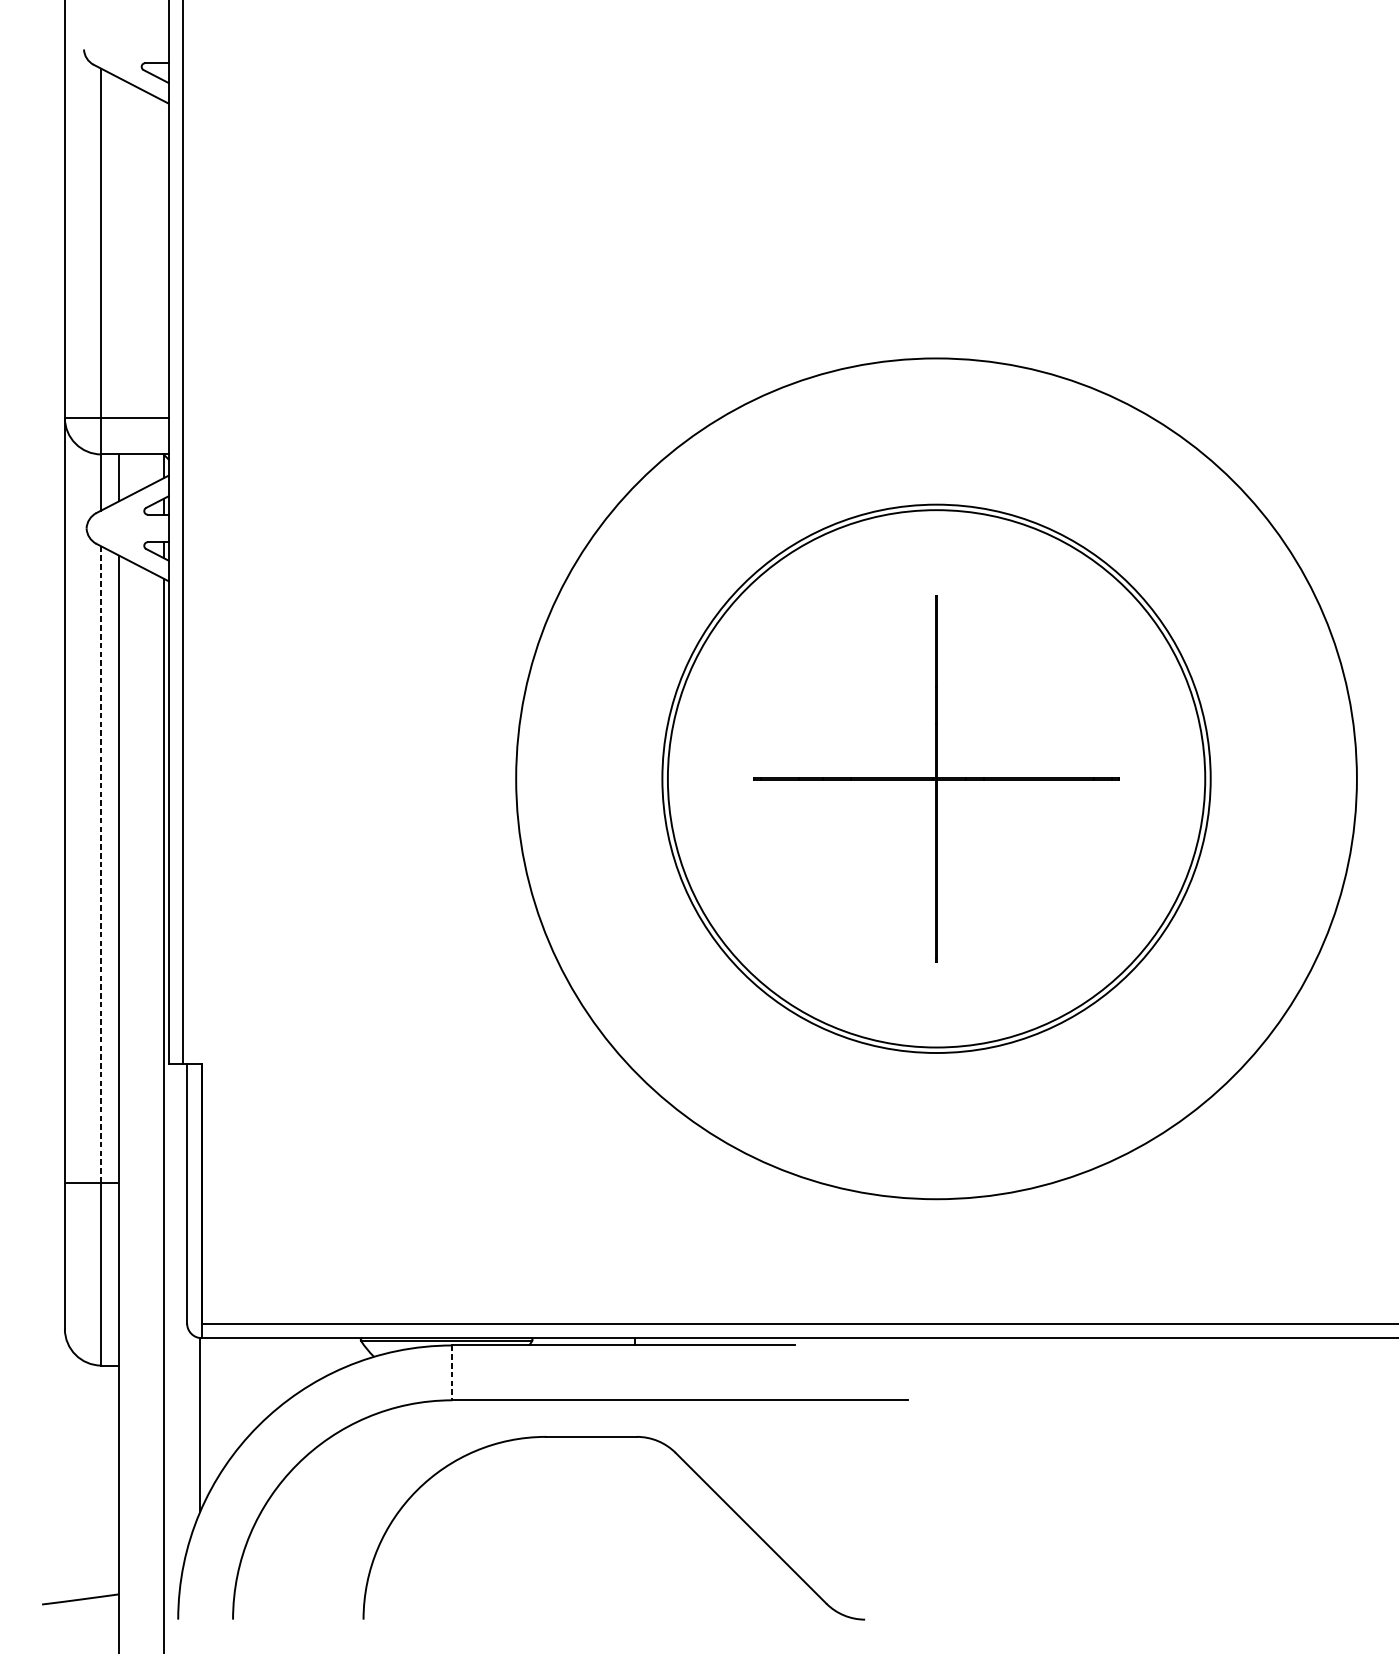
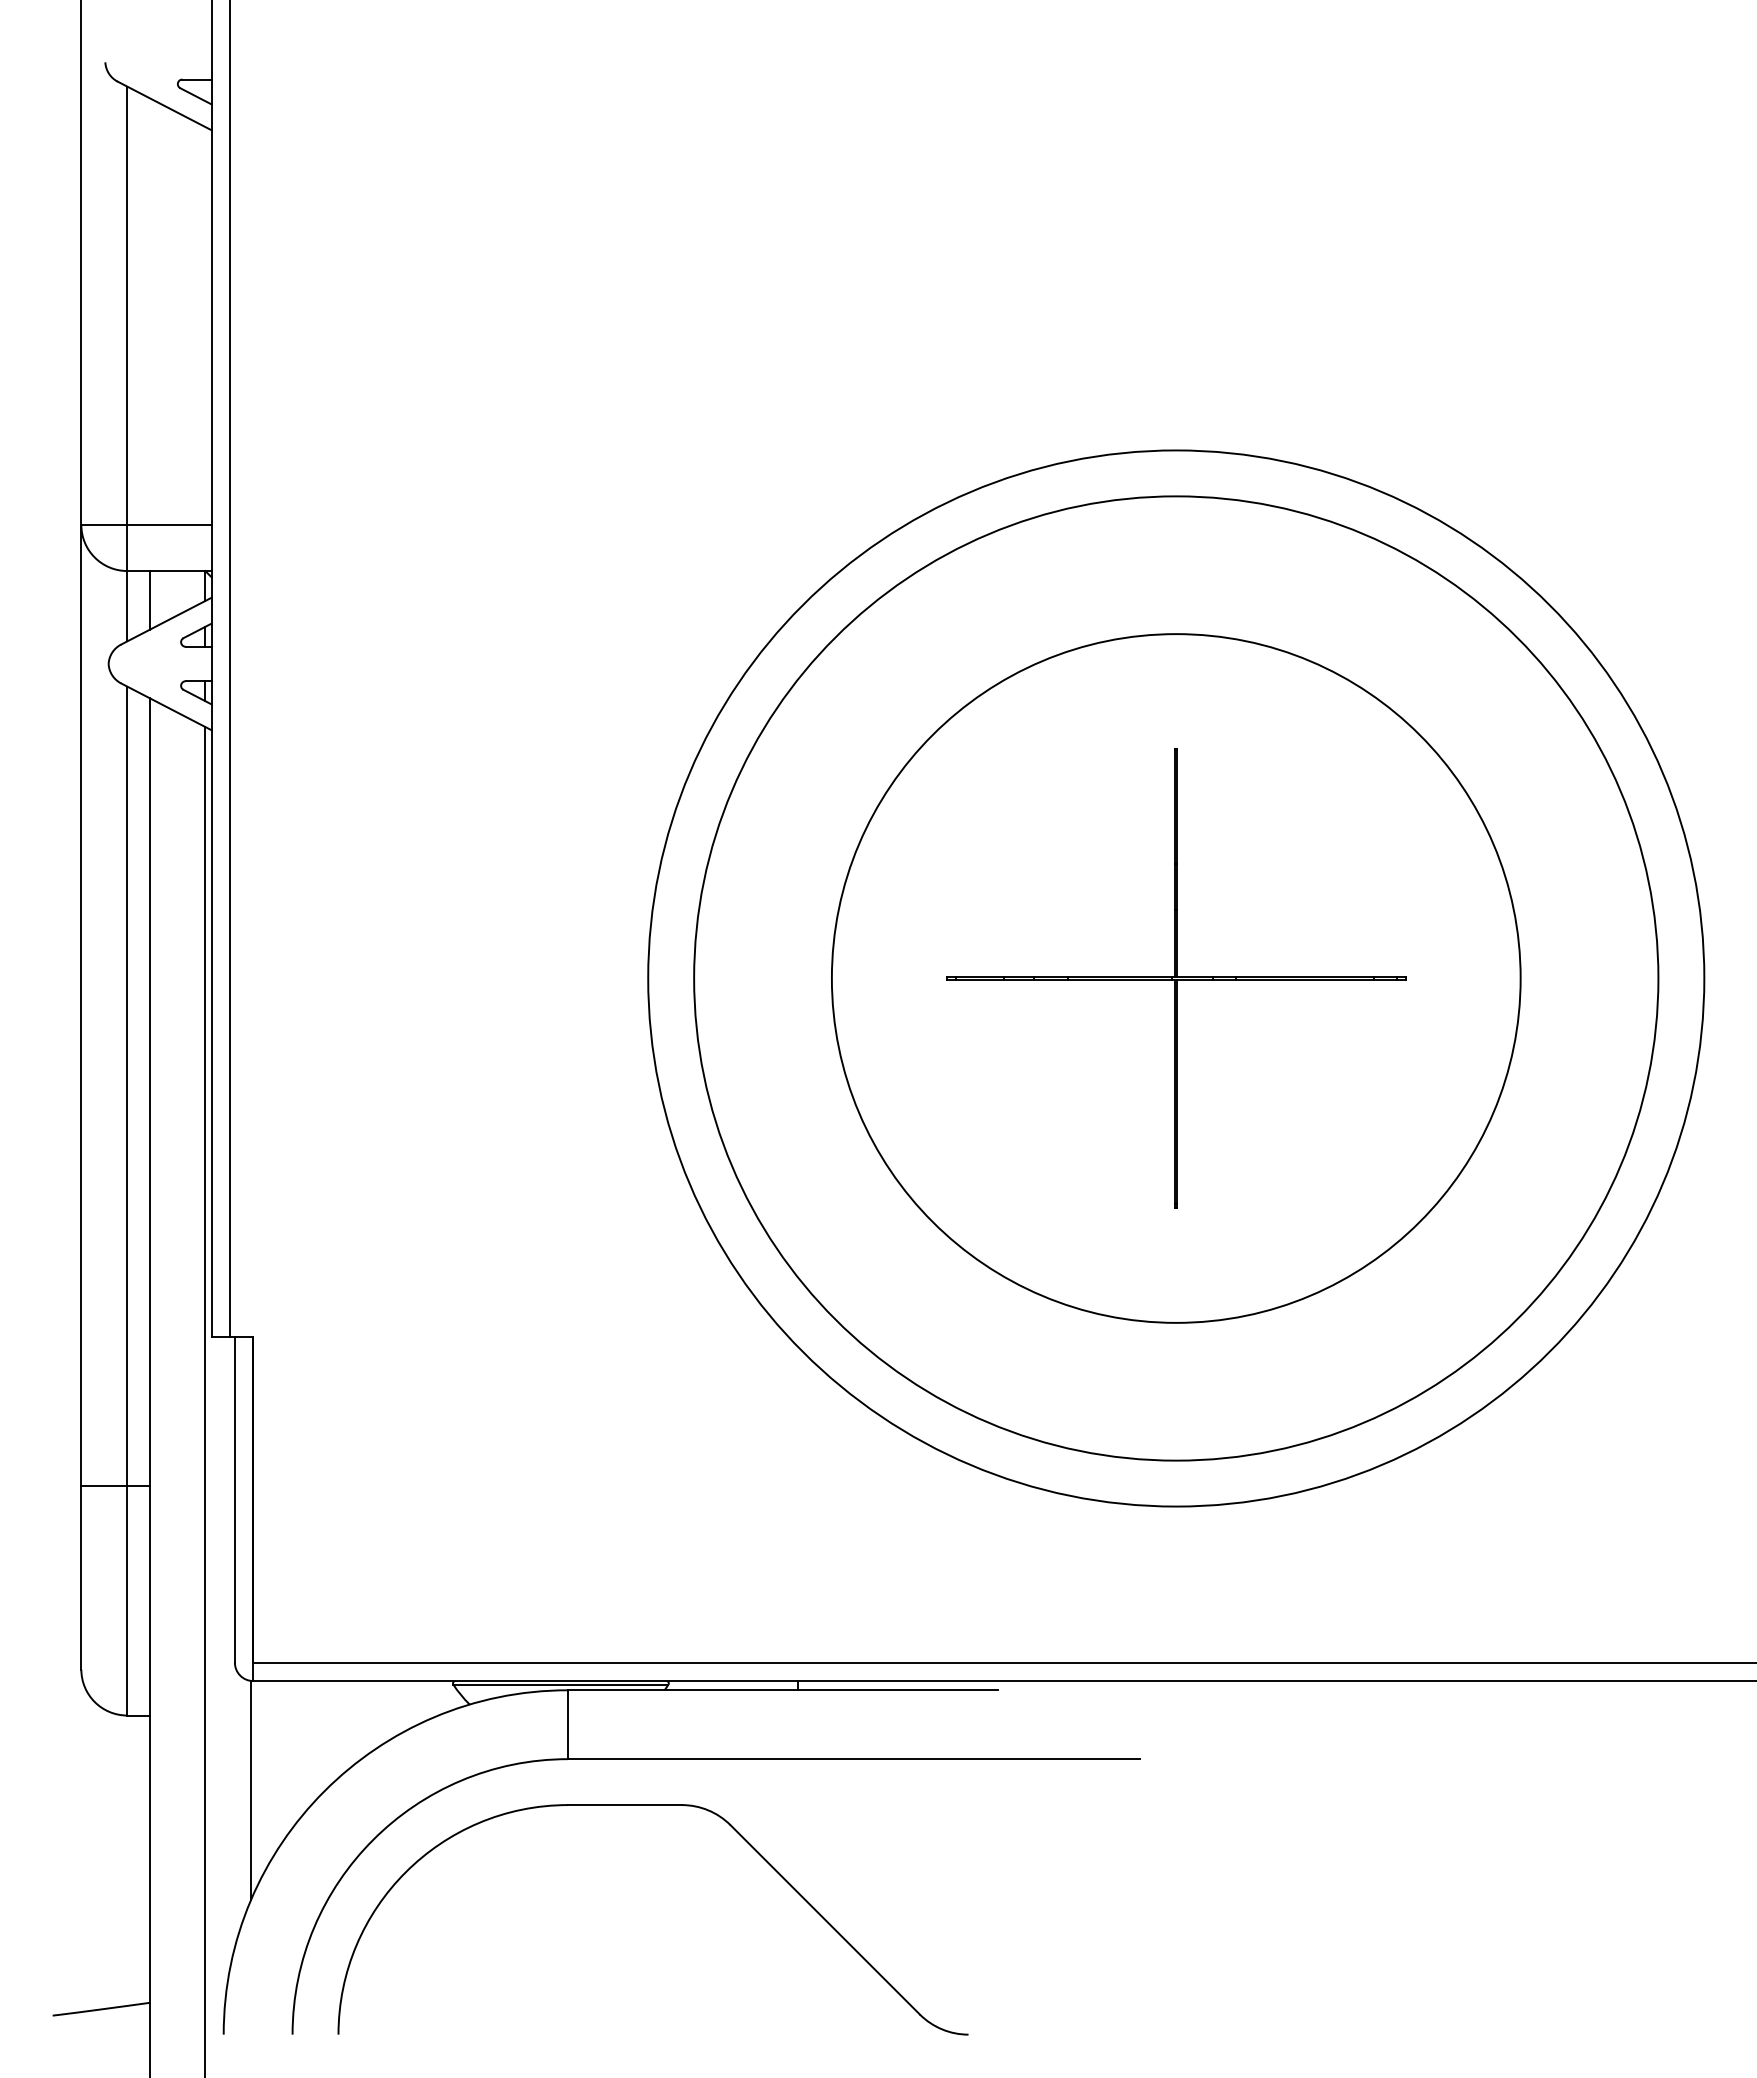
circle: (936, 778) -> (1176, 978), size x1.43
line: (101, 864) -> (127, 1086), dashed -> solid
line: (452, 1373) -> (568, 1725), dashed -> solid
part: (613, 1437) -> (652, 1805), moved

